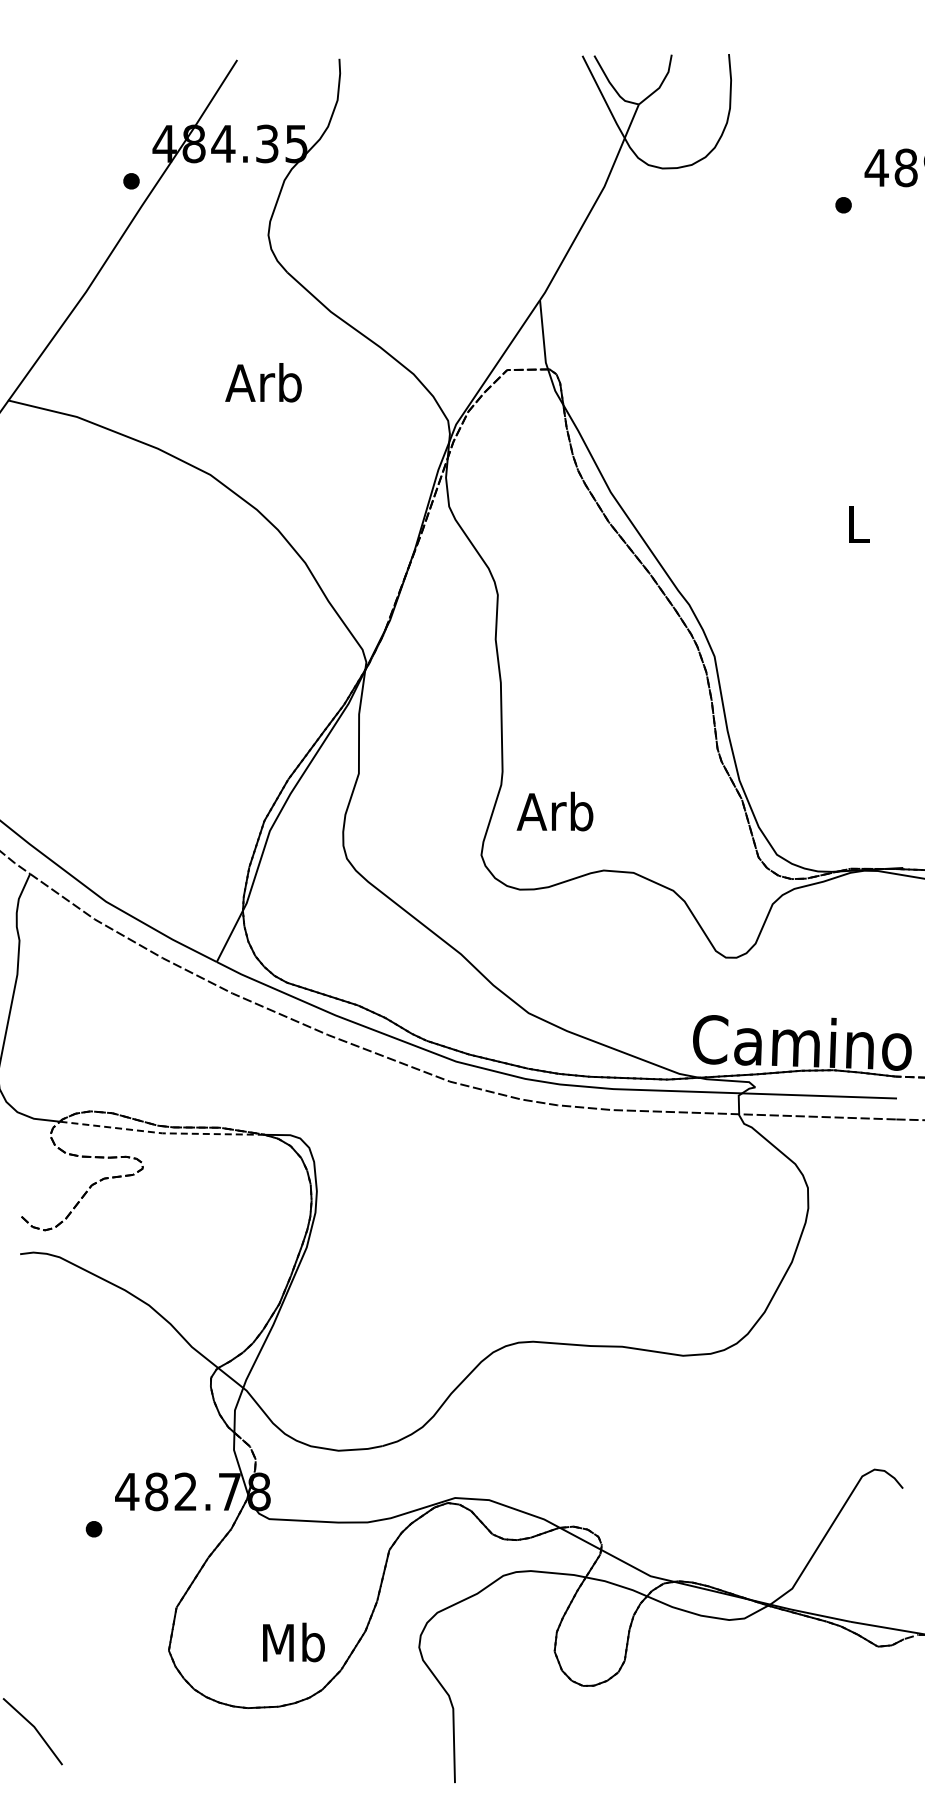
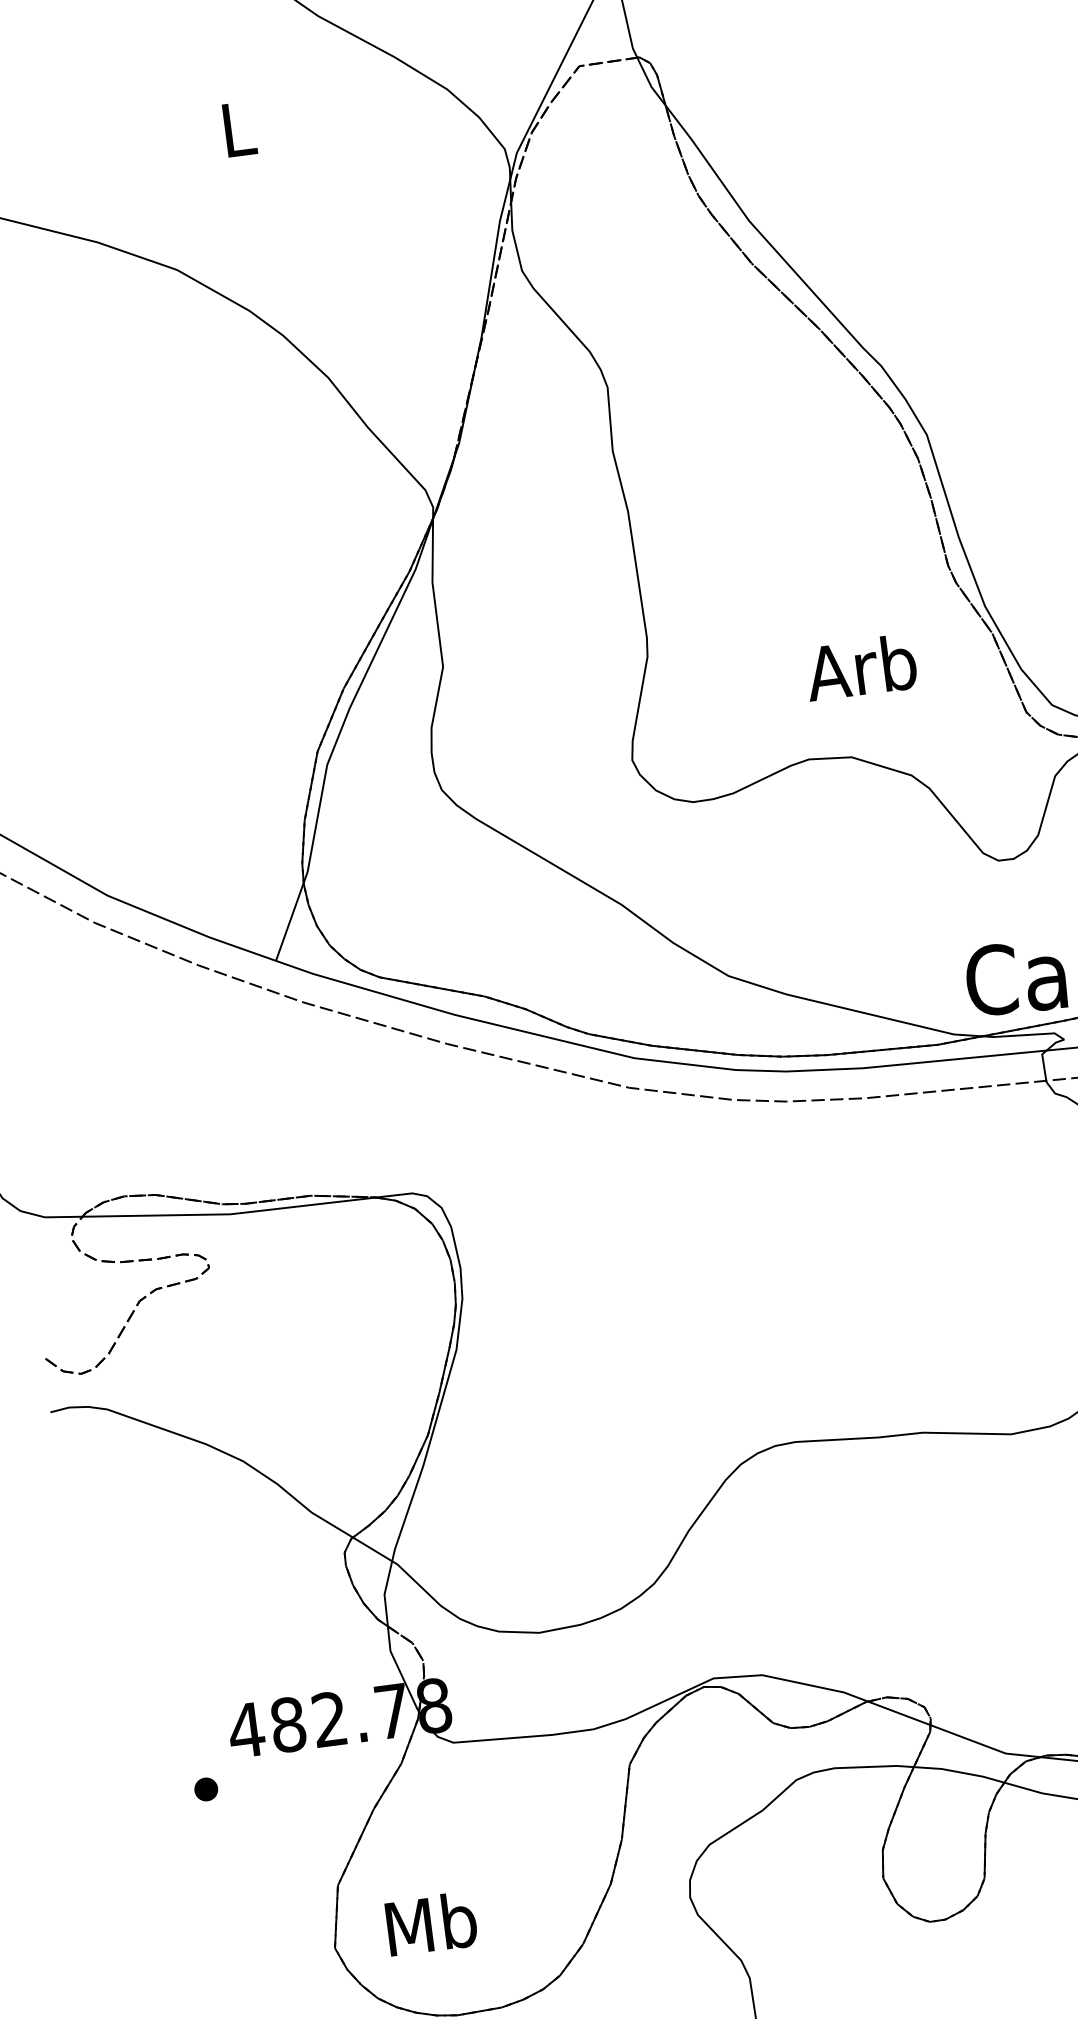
text: (263, 382) -> (235, 128), Arb -> L
text: (554, 811) -> (860, 667), moved
line: (162, 1133) -> (230, 1214), dashed -> solid
text: (293, 1642) -> (430, 1923), moved

